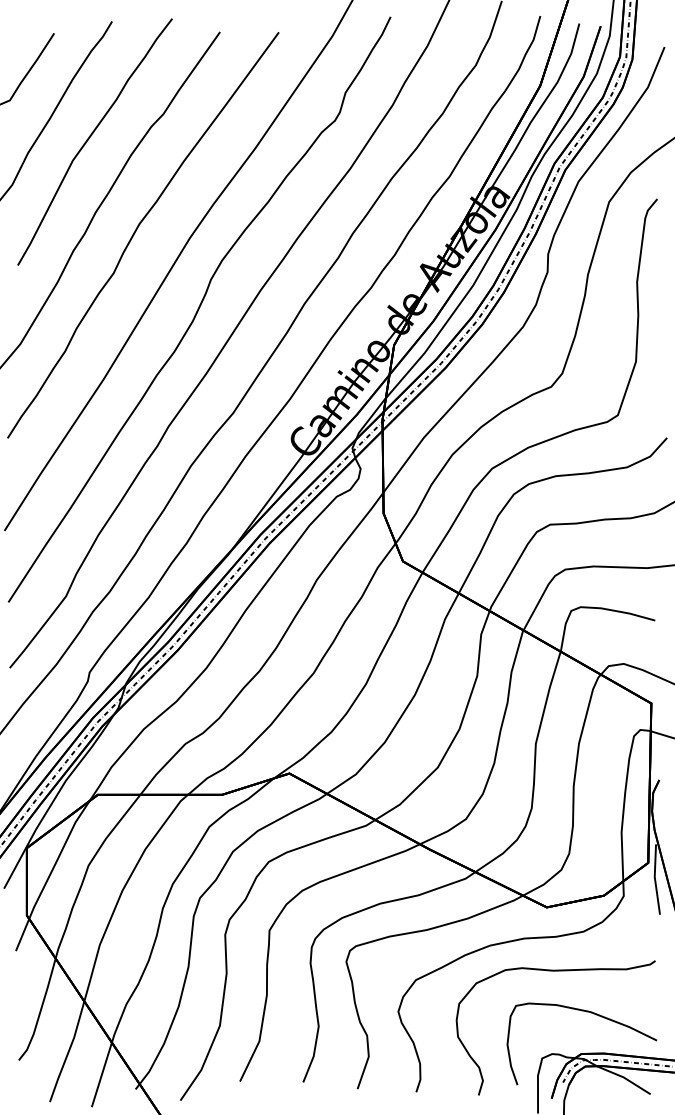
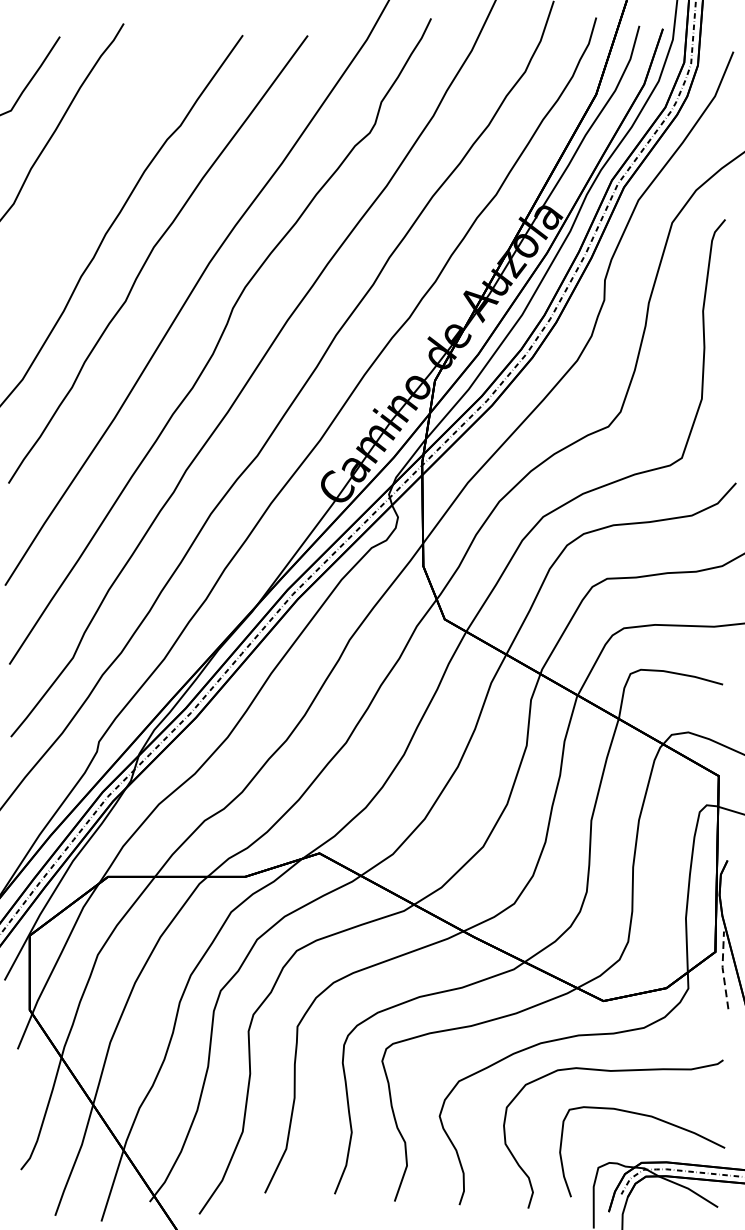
curve: (89, 139) -> (98, 153), removed
line: (655, 878) -> (723, 969), solid -> dashed

